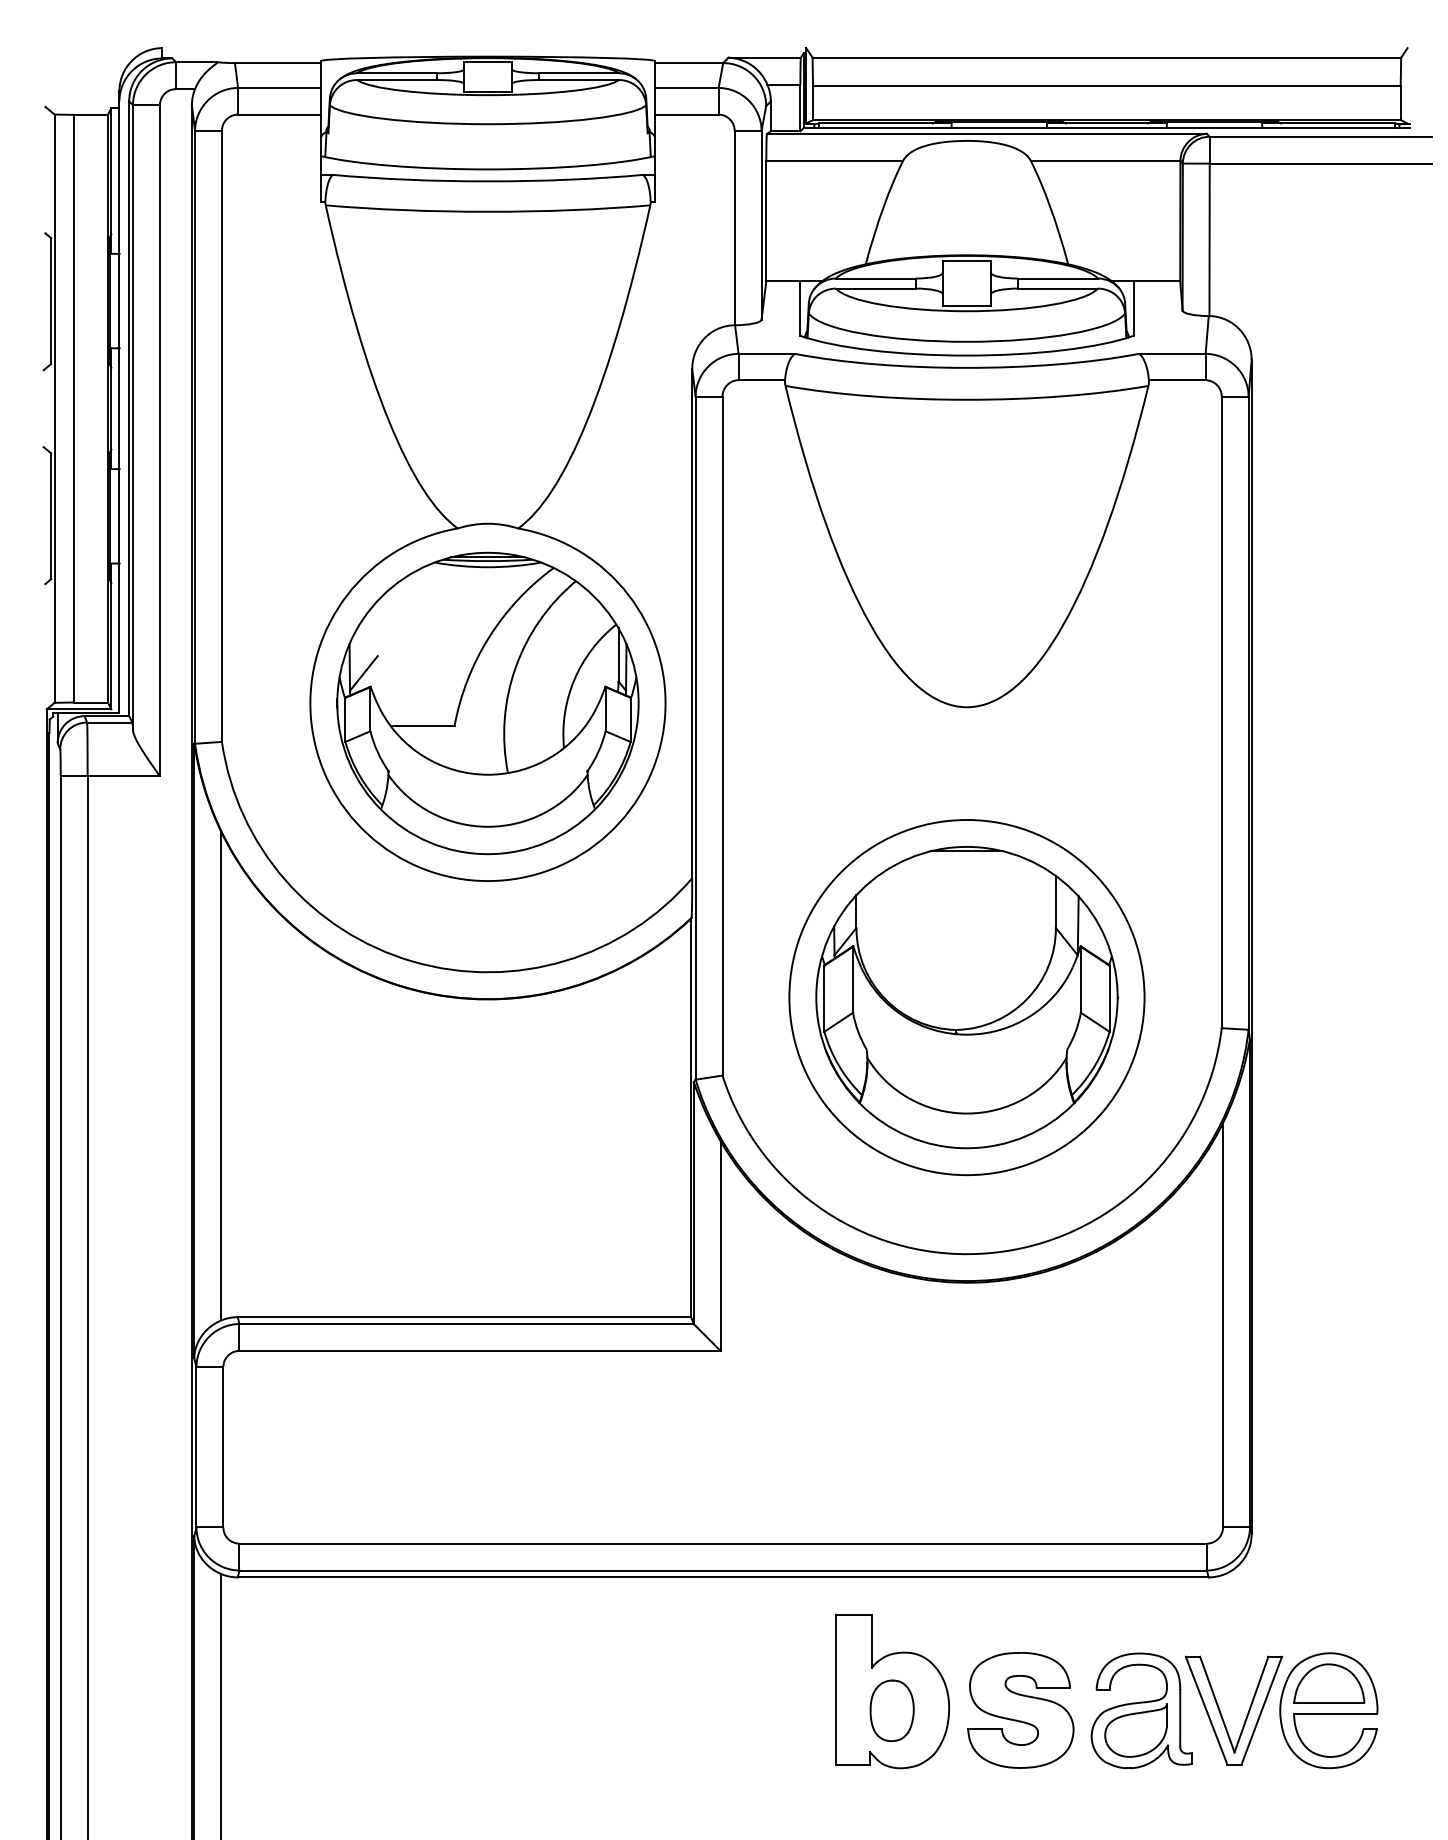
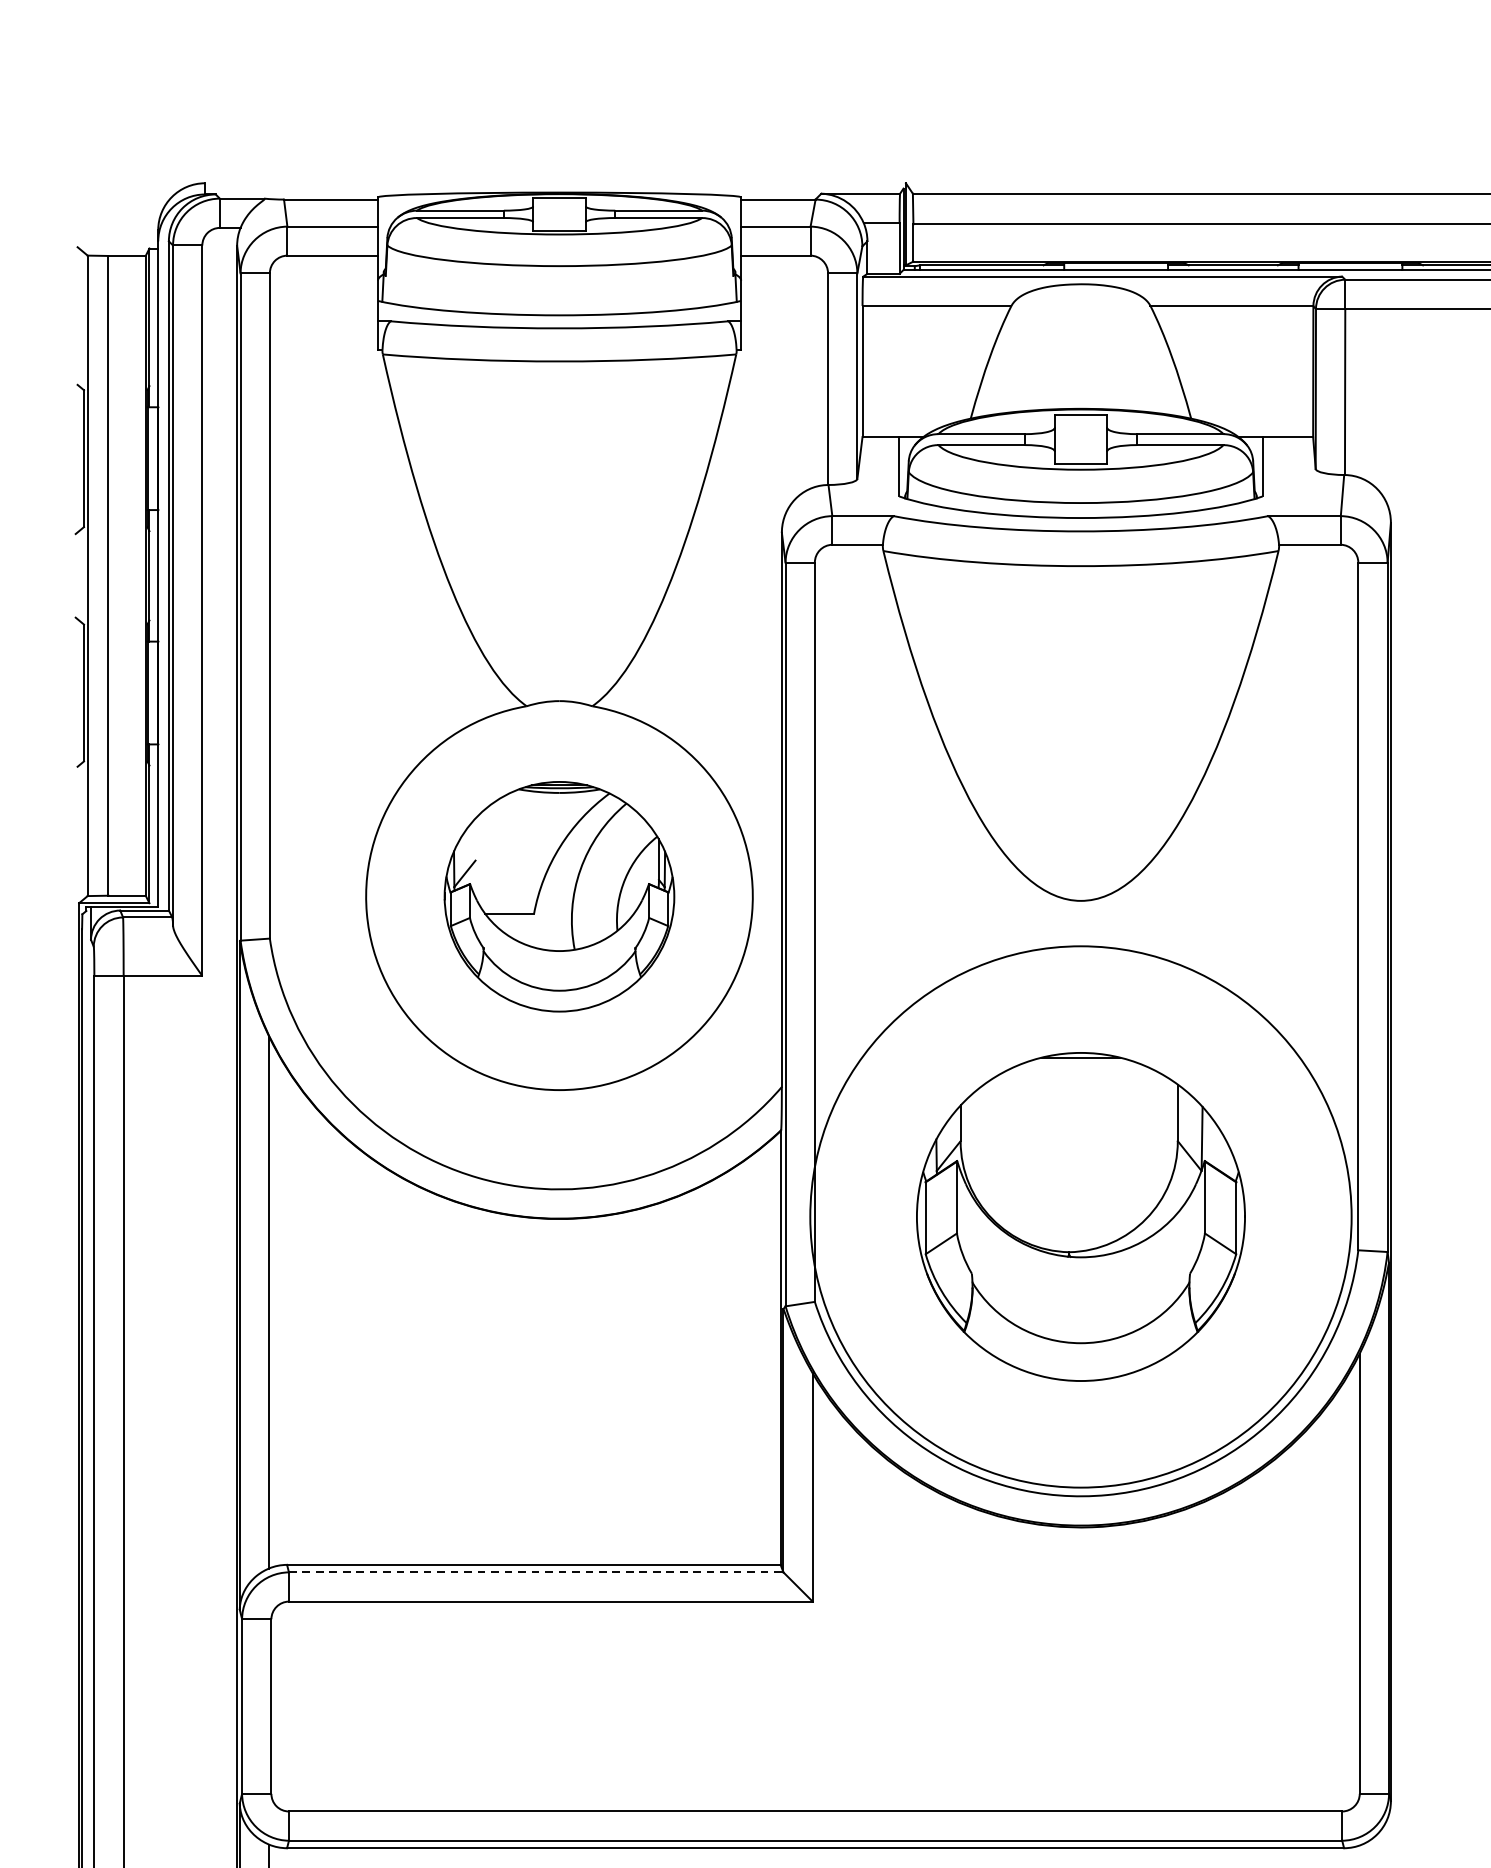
part: (487, 703) -> (558, 896), size x0.7
circle: (966, 997) -> (1080, 1216), size x1.4
line: (467, 1324) -> (537, 1572), solid -> dashed

